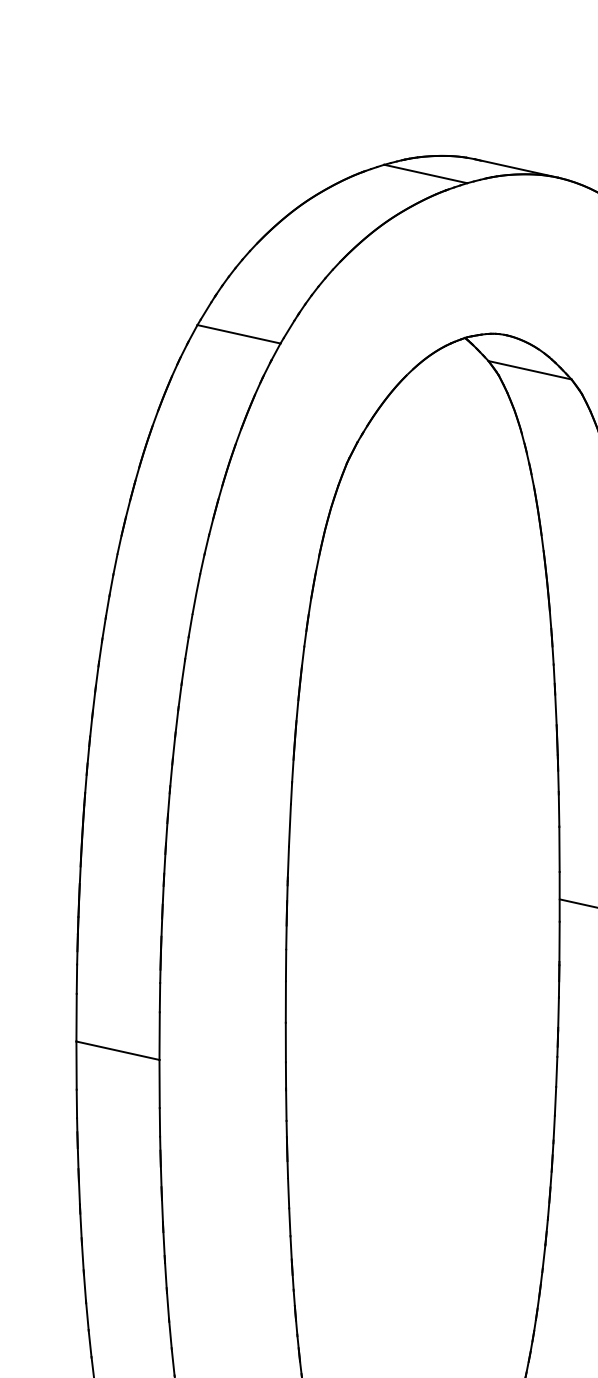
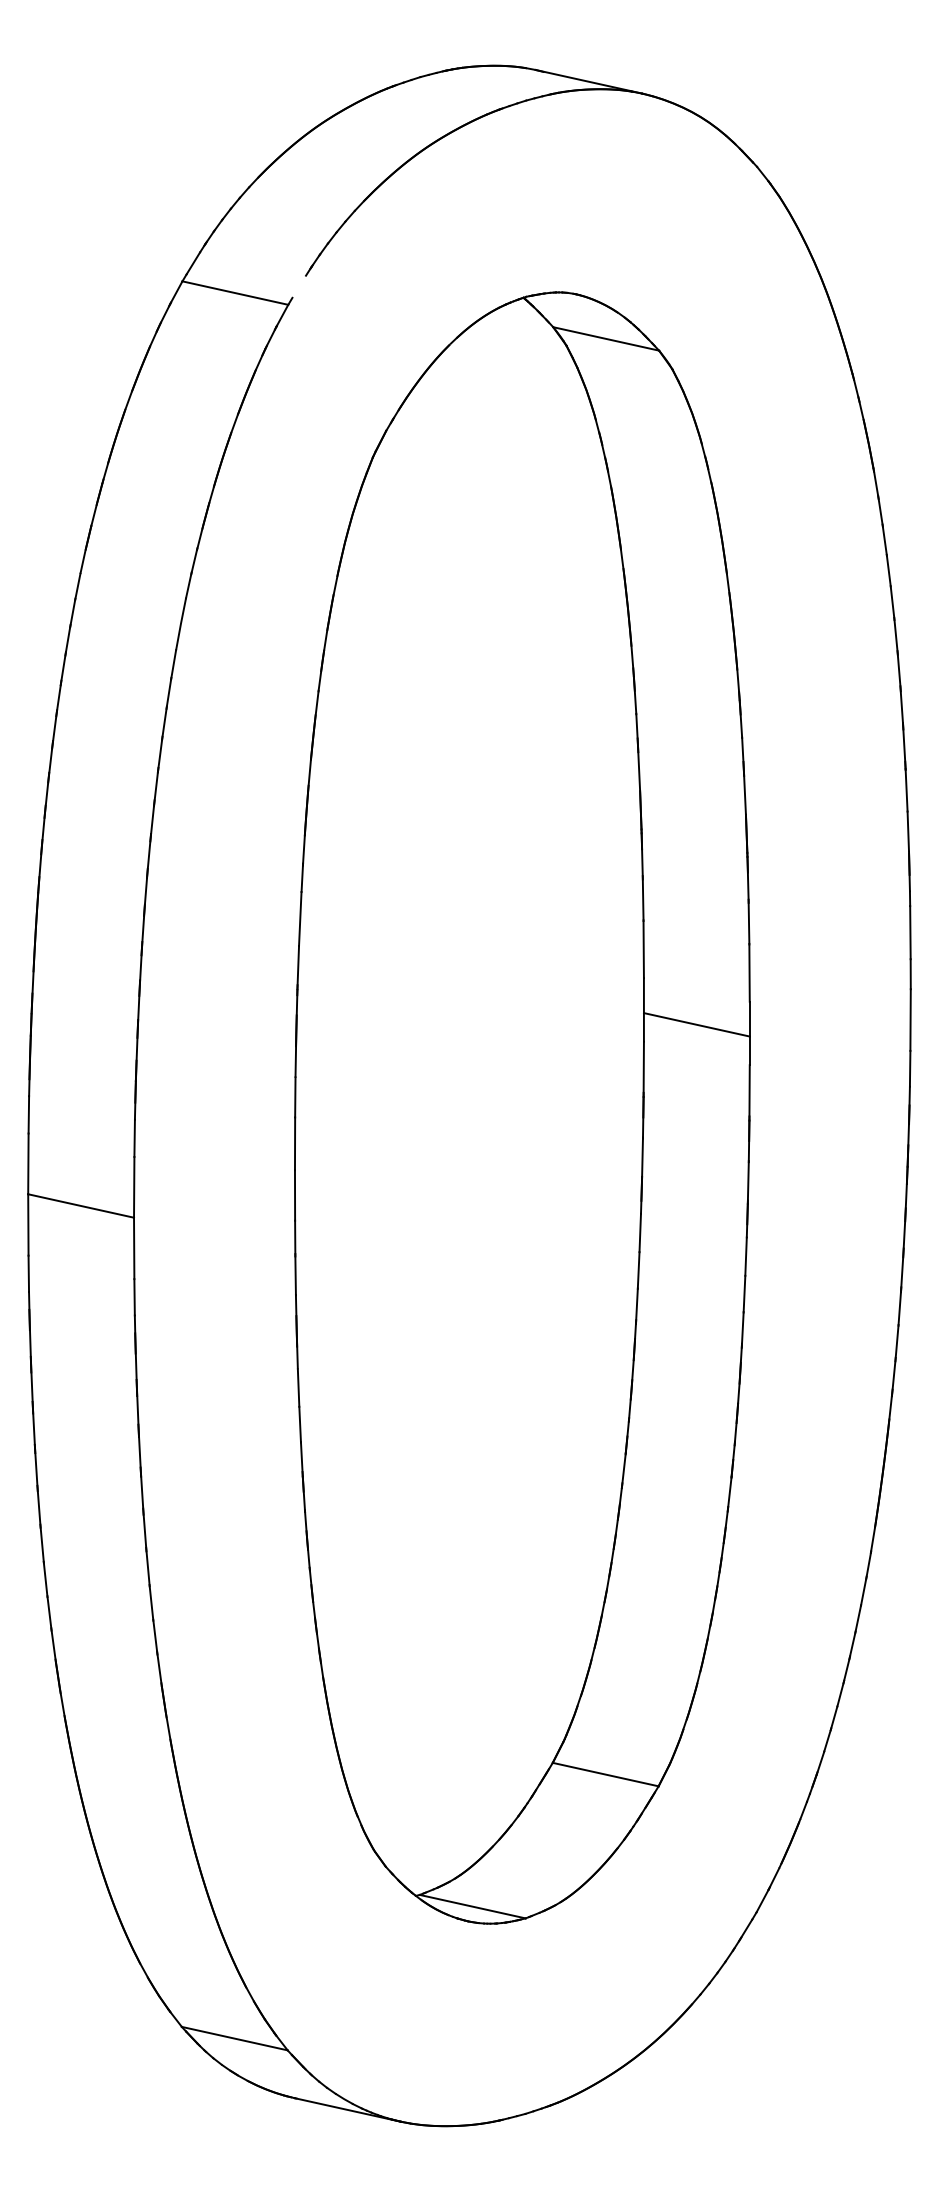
line: (425, 173) -> (473, 88), removed
line: (288, 329) -> (298, 286), removed

